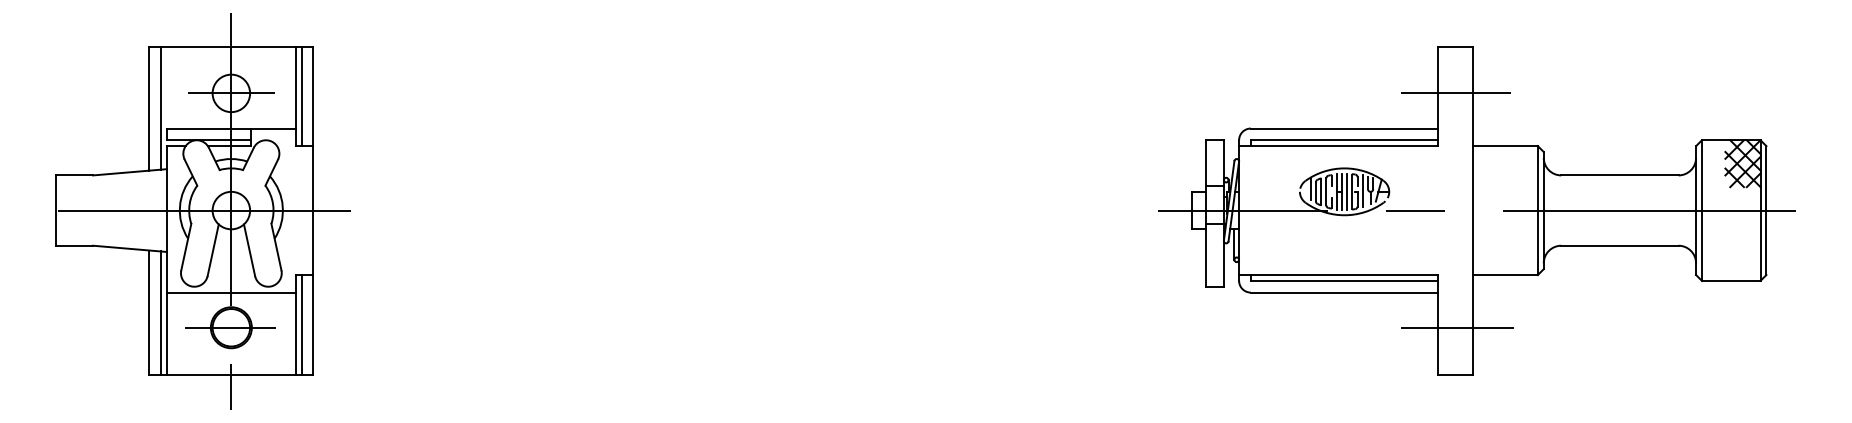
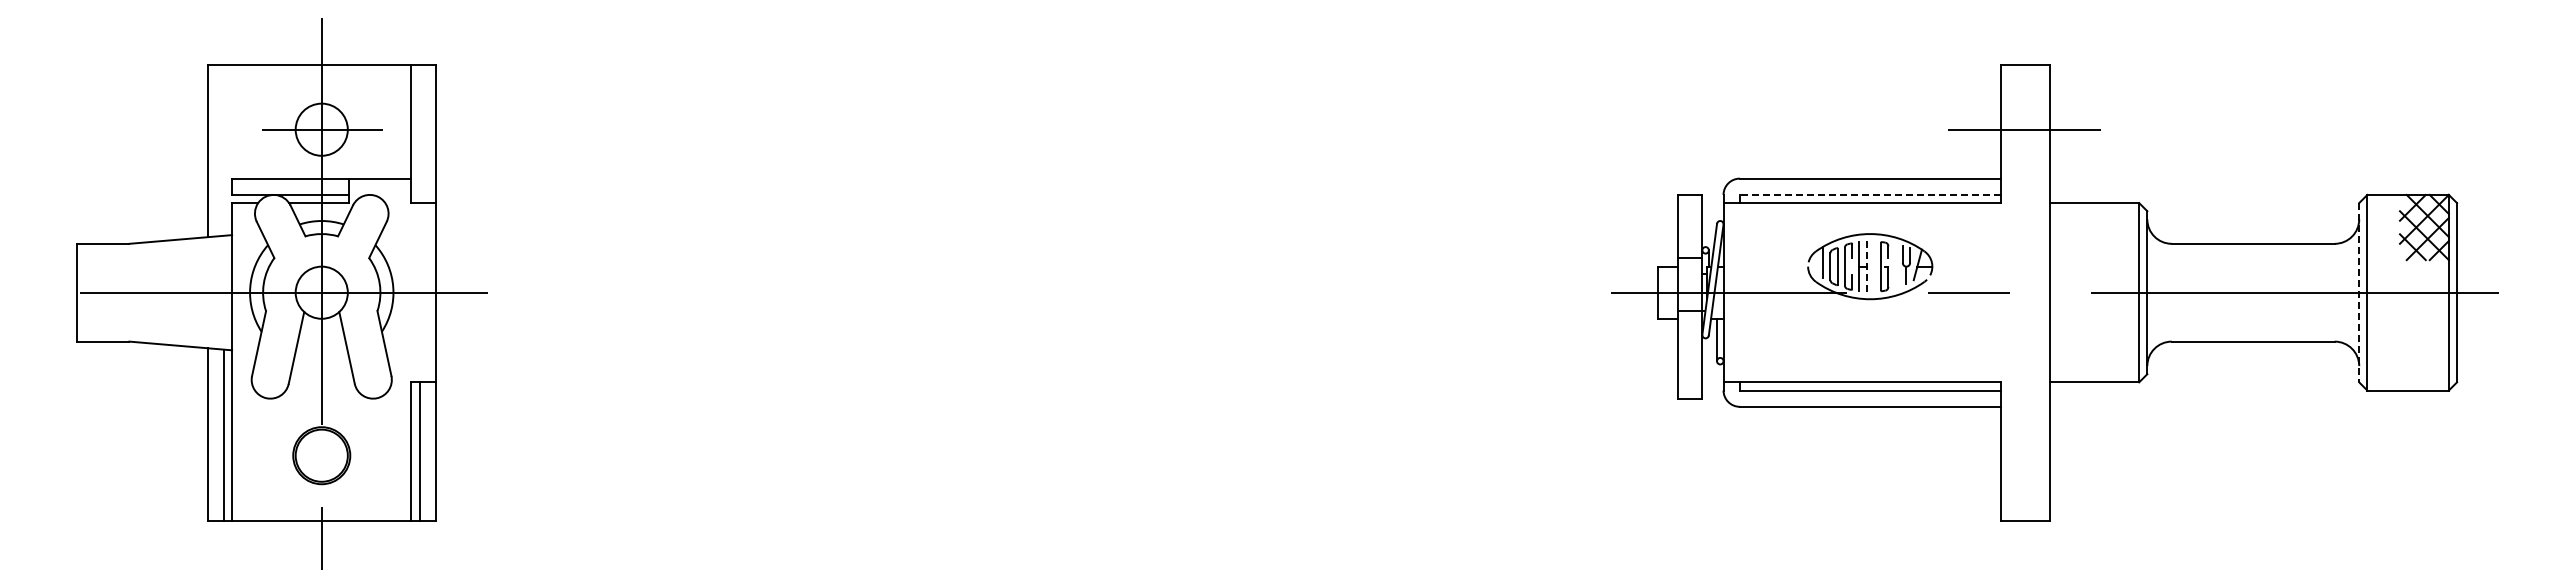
line: (301, 96) -> (419, 133), removed
line: (160, 107) -> (223, 149), removed
line: (1344, 139) -> (1869, 194), solid -> dashed
line: (1346, 191) -> (1873, 266), removed
line: (1362, 191) -> (1895, 265), removed
line: (1341, 192) -> (1866, 267), solid -> dashed
line: (1696, 210) -> (2359, 292), solid -> dashed
line: (231, 292) -> (321, 406), removed
line: (229, 327) -> (319, 455), removed
line: (1456, 327) -> (2026, 455), removed

